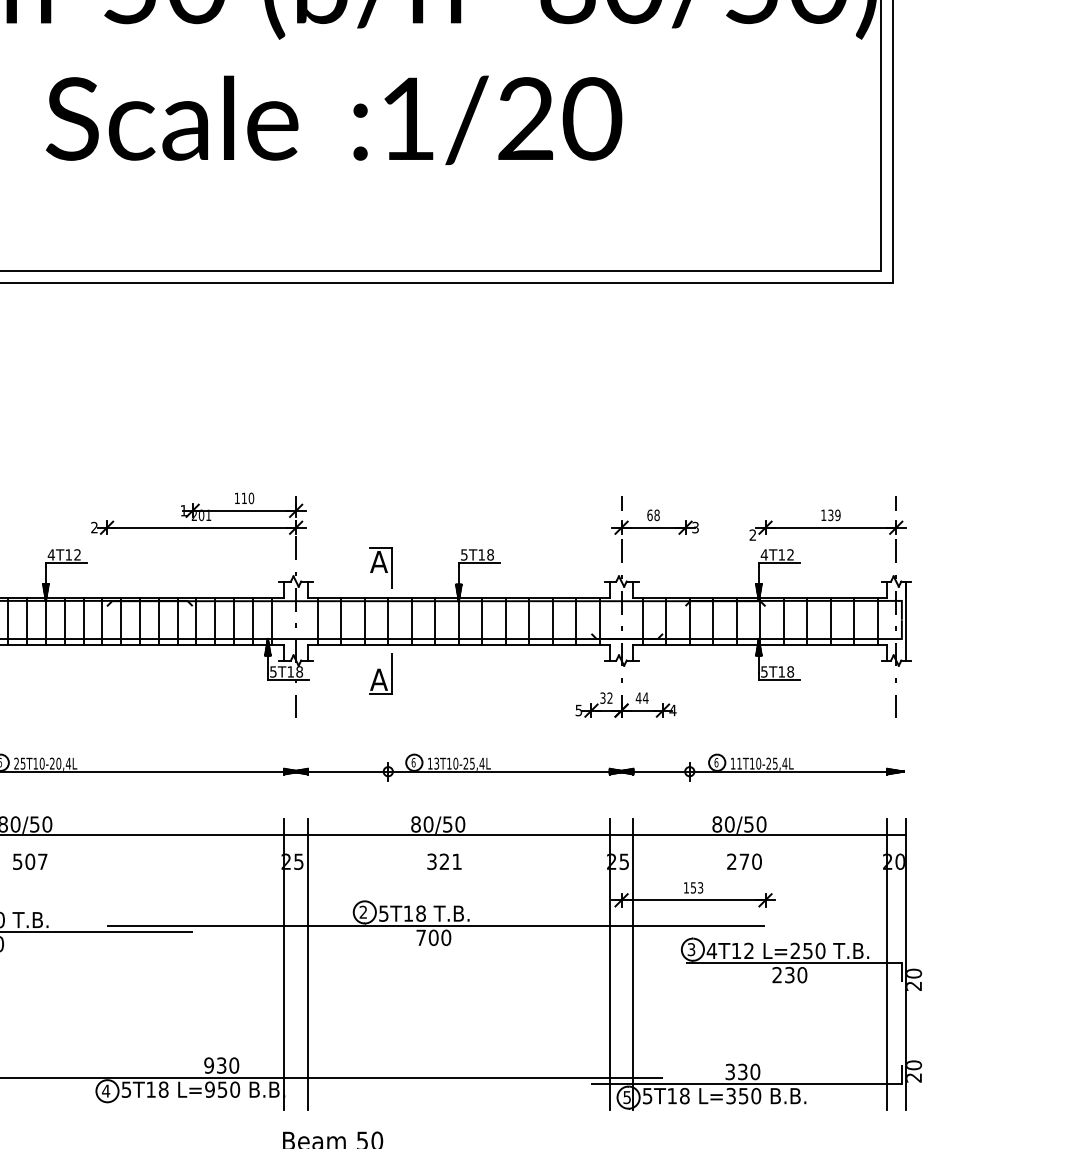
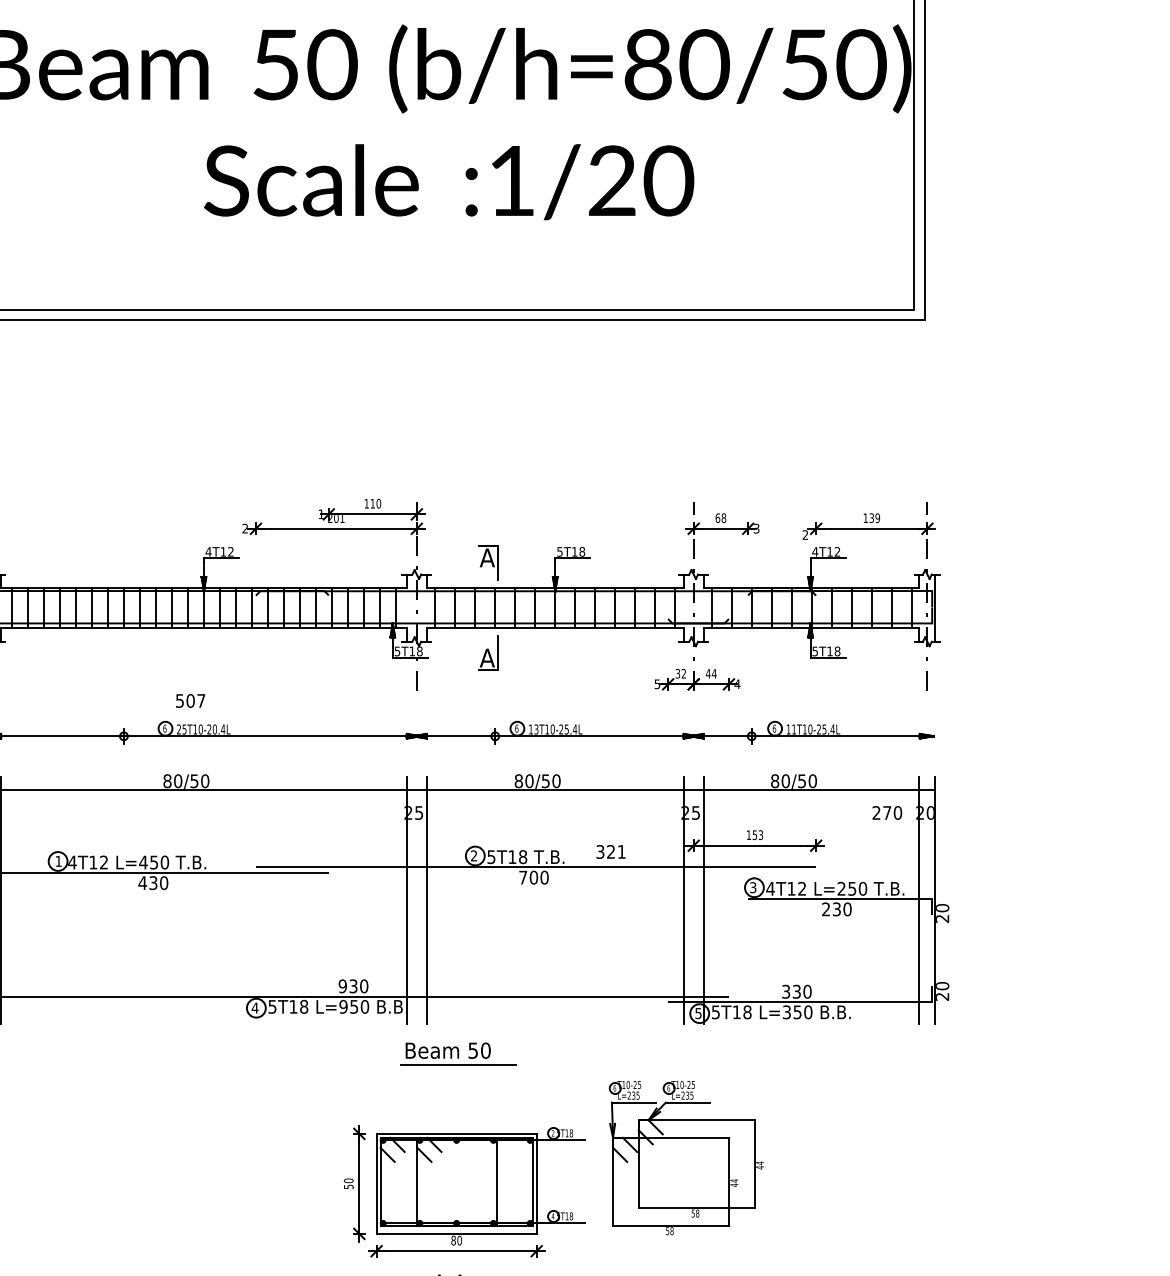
text: (30, 861) -> (190, 700), moved
text: (443, 861) -> (610, 851), moved
text: (744, 861) -> (887, 812), moved

